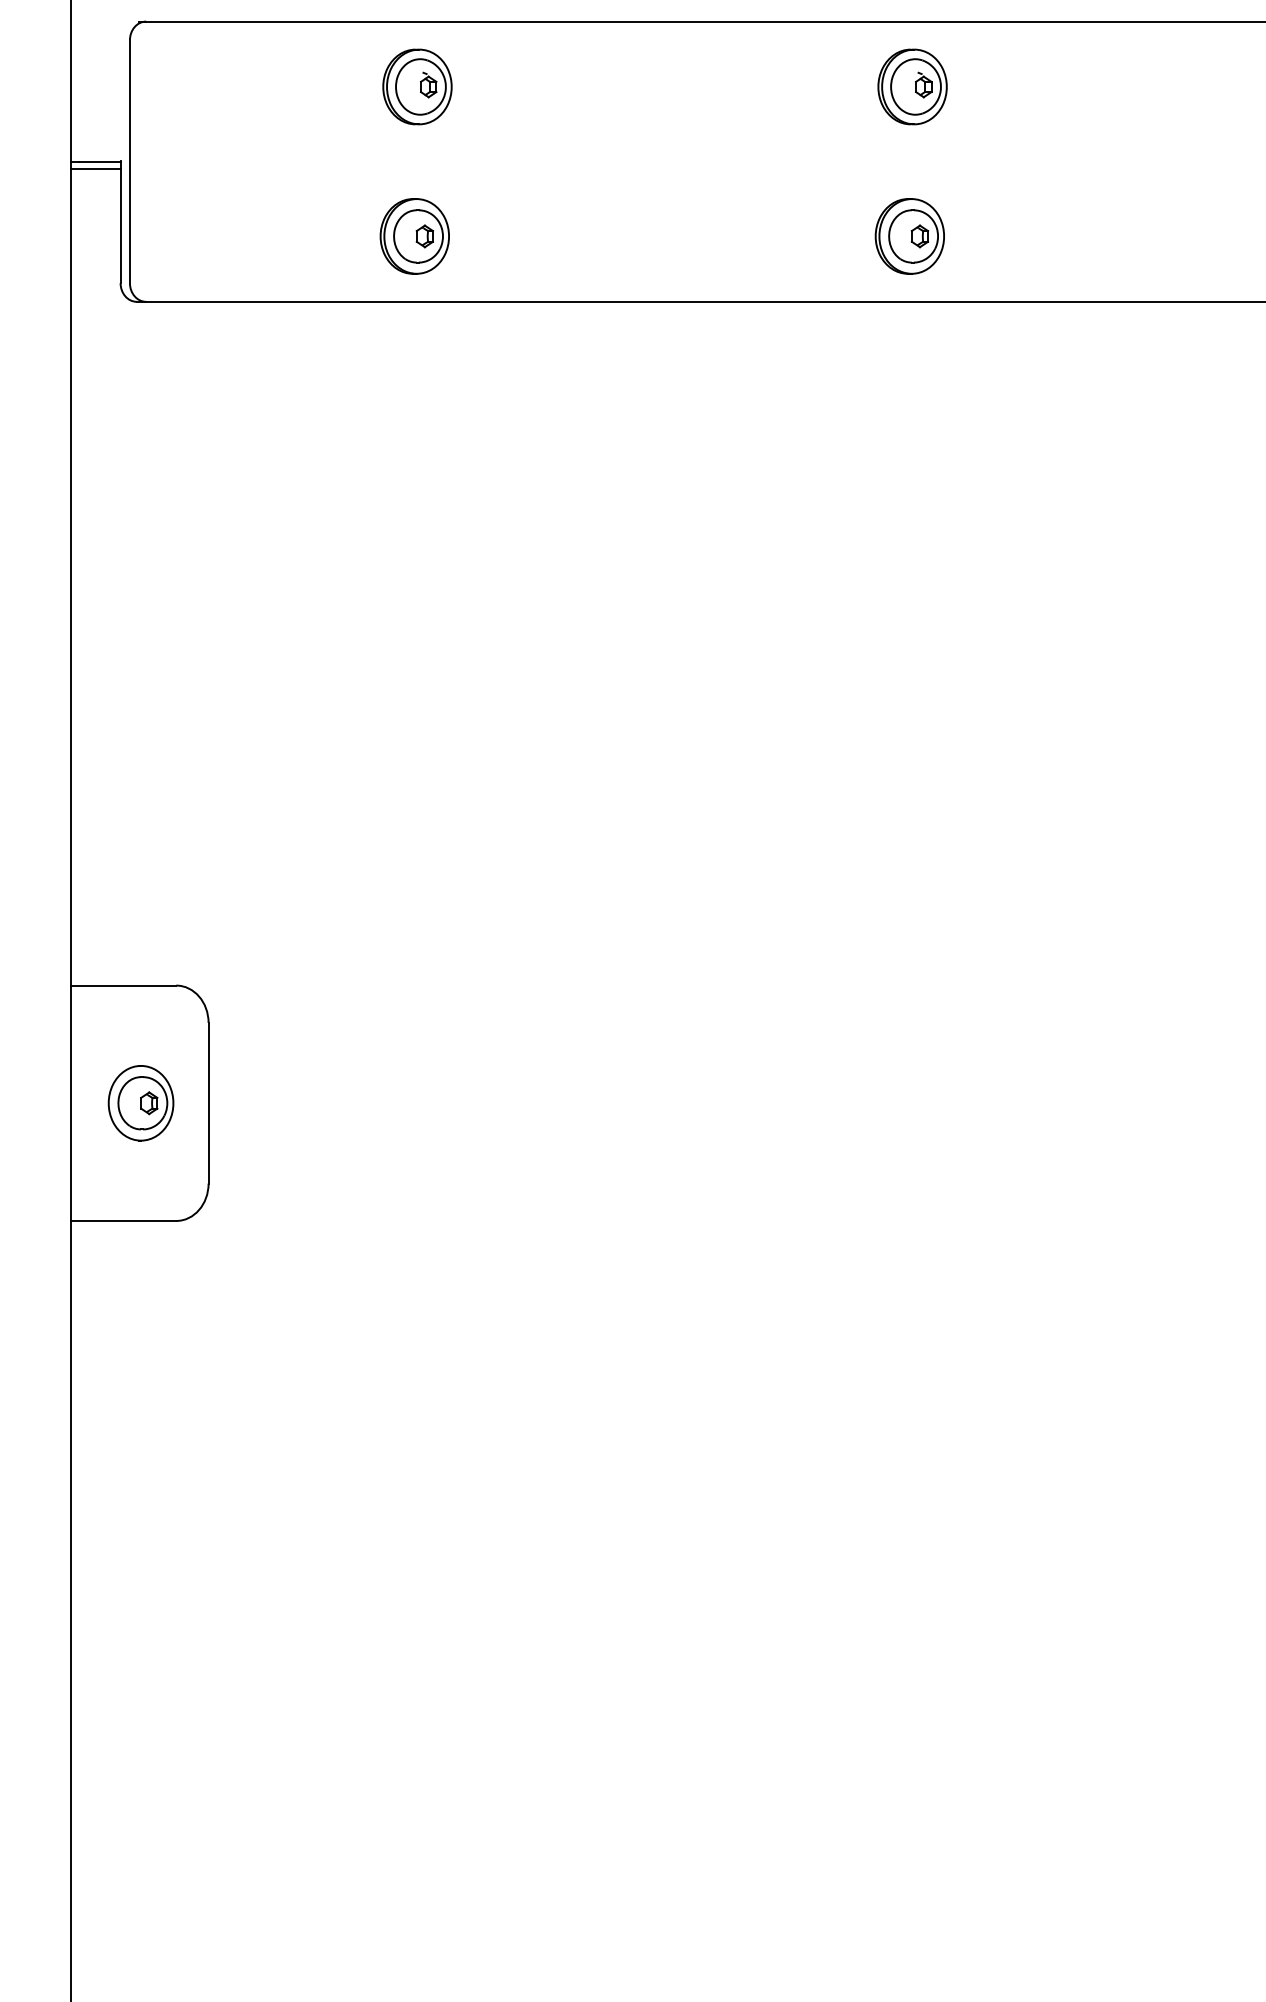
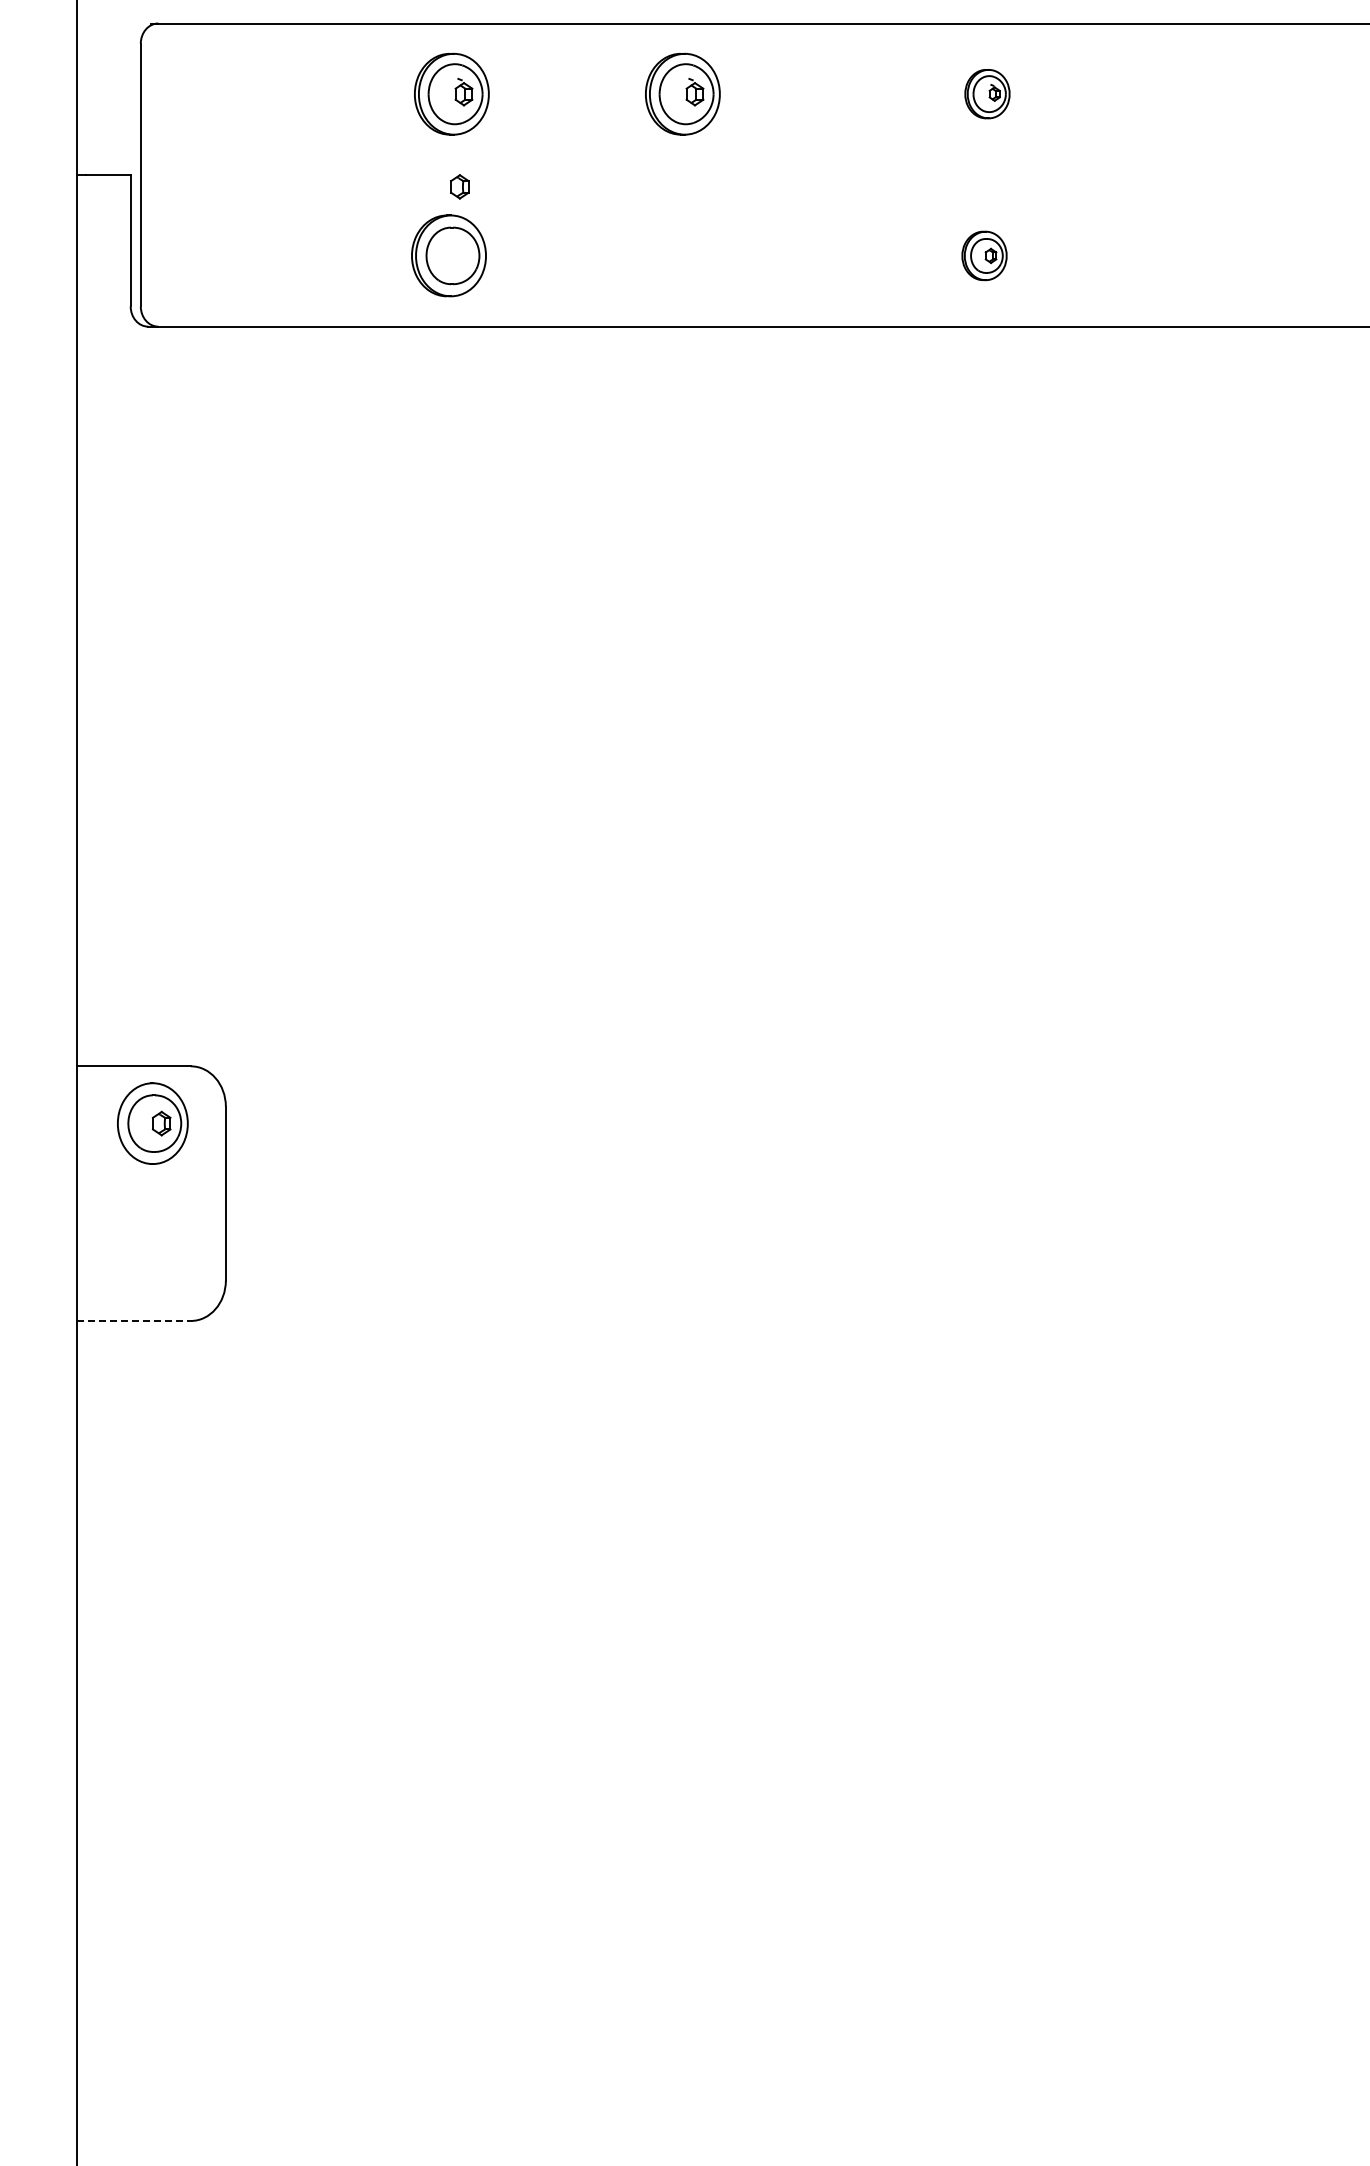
part: (630, 86) -> (682, 93), added
part: (912, 86) -> (987, 93), size x0.6
line: (95, 169) -> (103, 183), removed
part: (424, 236) -> (459, 186), moved
part: (909, 236) -> (984, 255), size x0.6
part: (140, 1103) -> (152, 1123), moved
line: (123, 1220) -> (133, 1320), solid -> dashed

